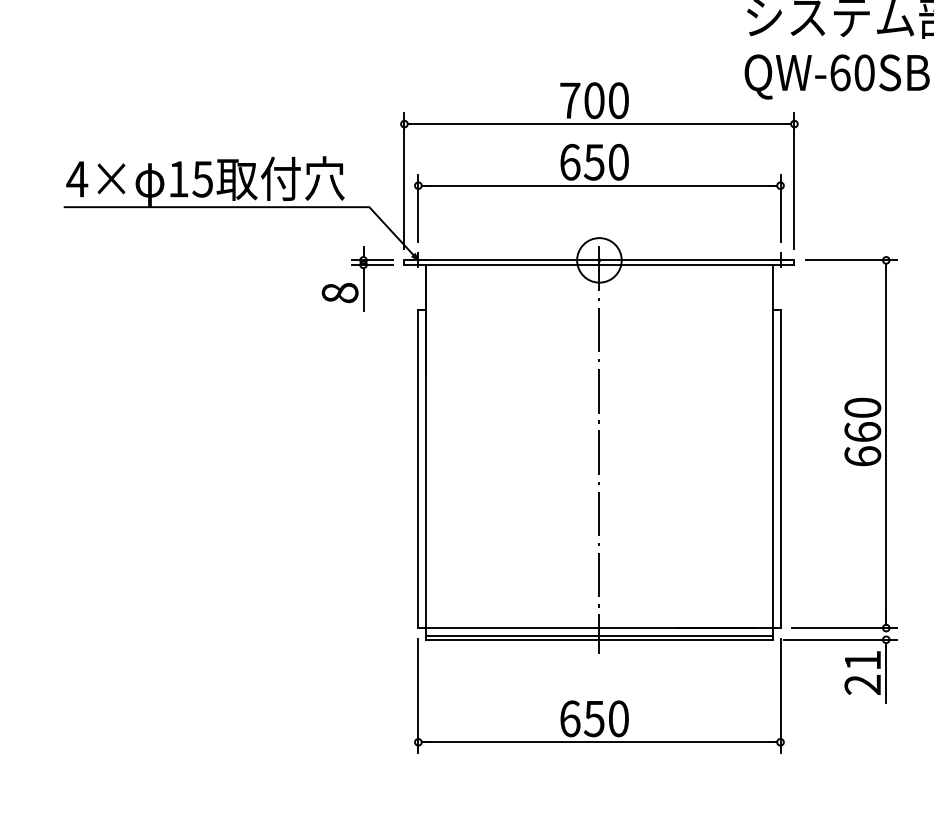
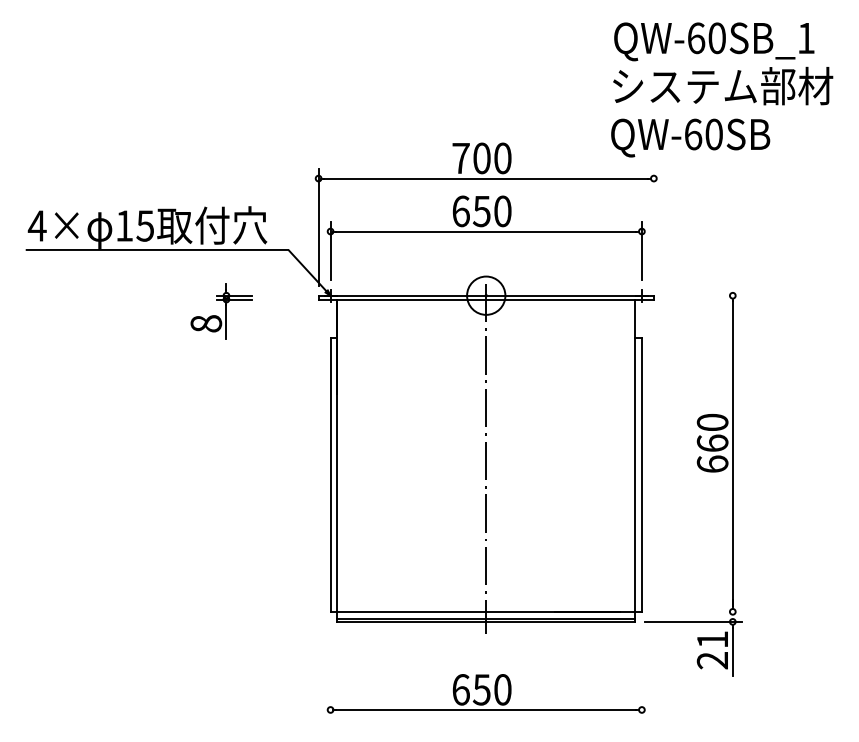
line: (794, 181) -> (653, 227), removed
line: (851, 260) -> (702, 295), removed
part: (357, 278) -> (221, 311), moved
line: (844, 627) -> (696, 611), removed
line: (418, 696) -> (330, 670), removed
line: (780, 696) -> (641, 670), removed

